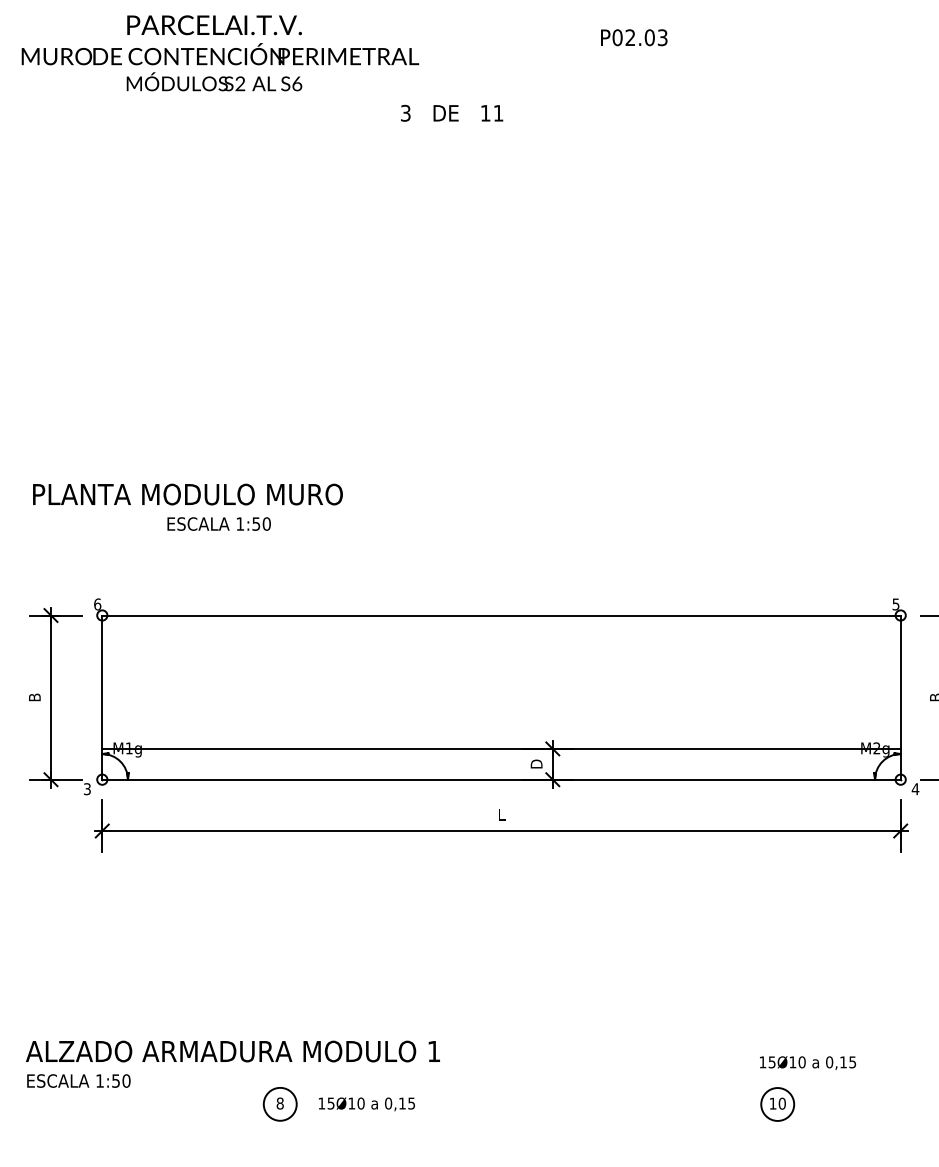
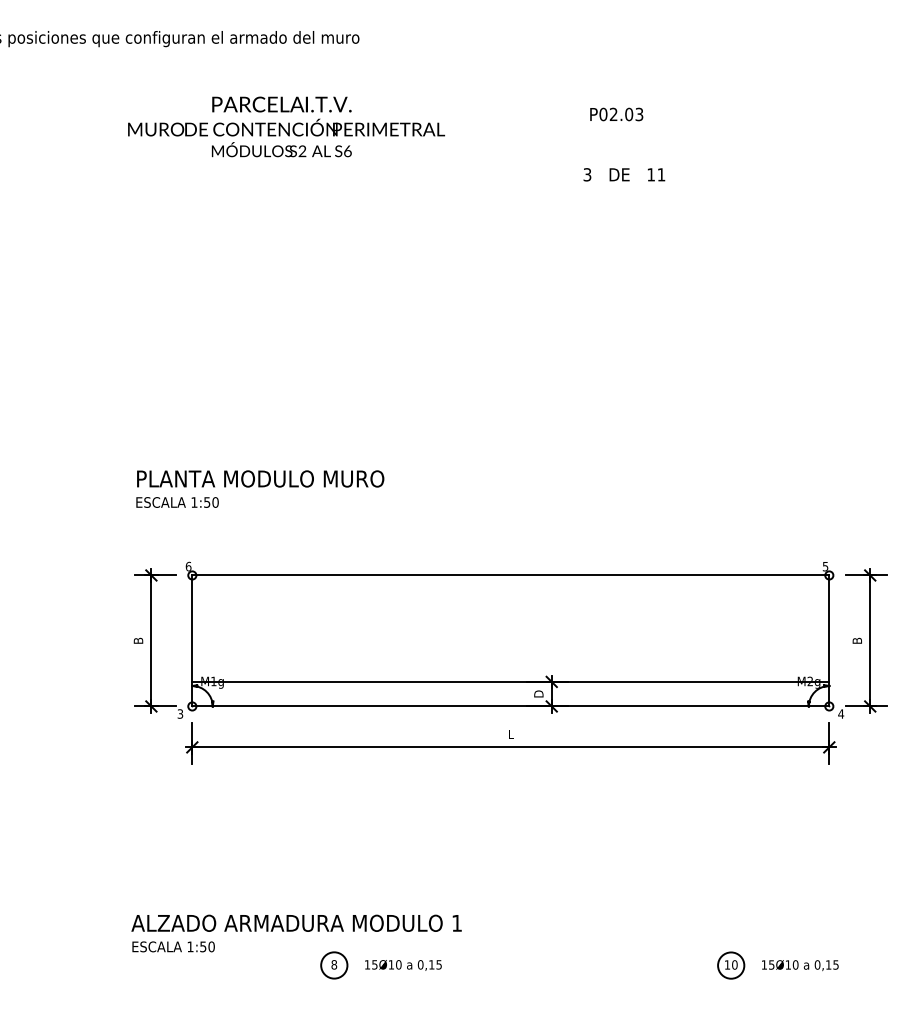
text: (452, 112) -> (624, 174), moved
text: (219, 524) -> (177, 502), moved
text: (808, 1063) -> (800, 965), moved

